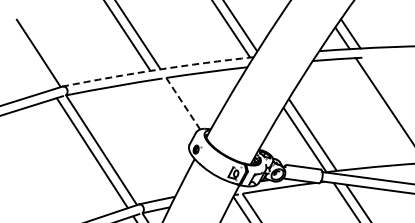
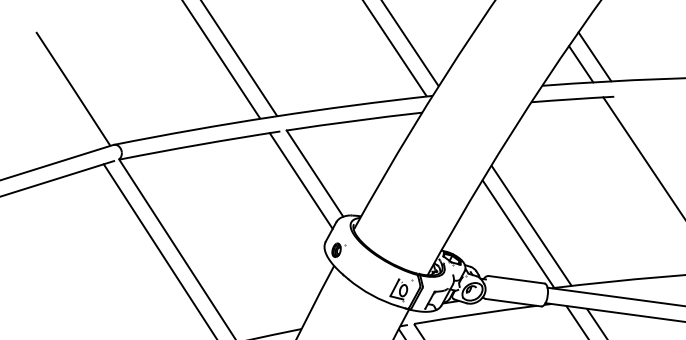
arc: (157, 69) -> (271, 116), dashed -> solid
line: (183, 103) -> (315, 173), dashed -> solid
line: (174, 107) -> (300, 179), added

